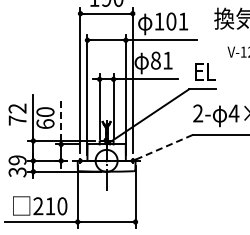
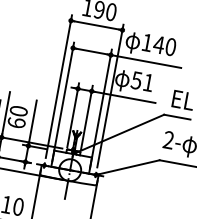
text: (177, 21) -> (165, 45), 101 -> 140
text: (155, 60) -> (136, 80), 81 -> 51
line: (61, 119) -> (33, 121), dashed -> solid
line: (164, 147) -> (129, 167), dashed -> solid

